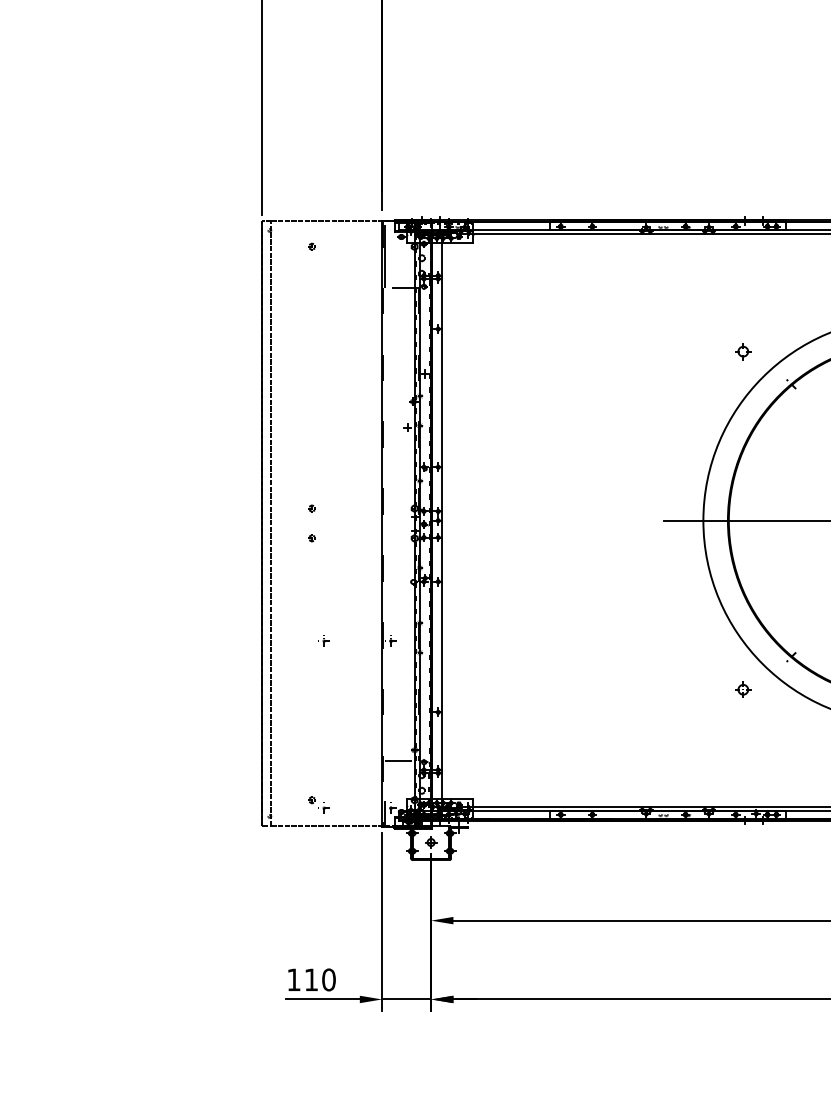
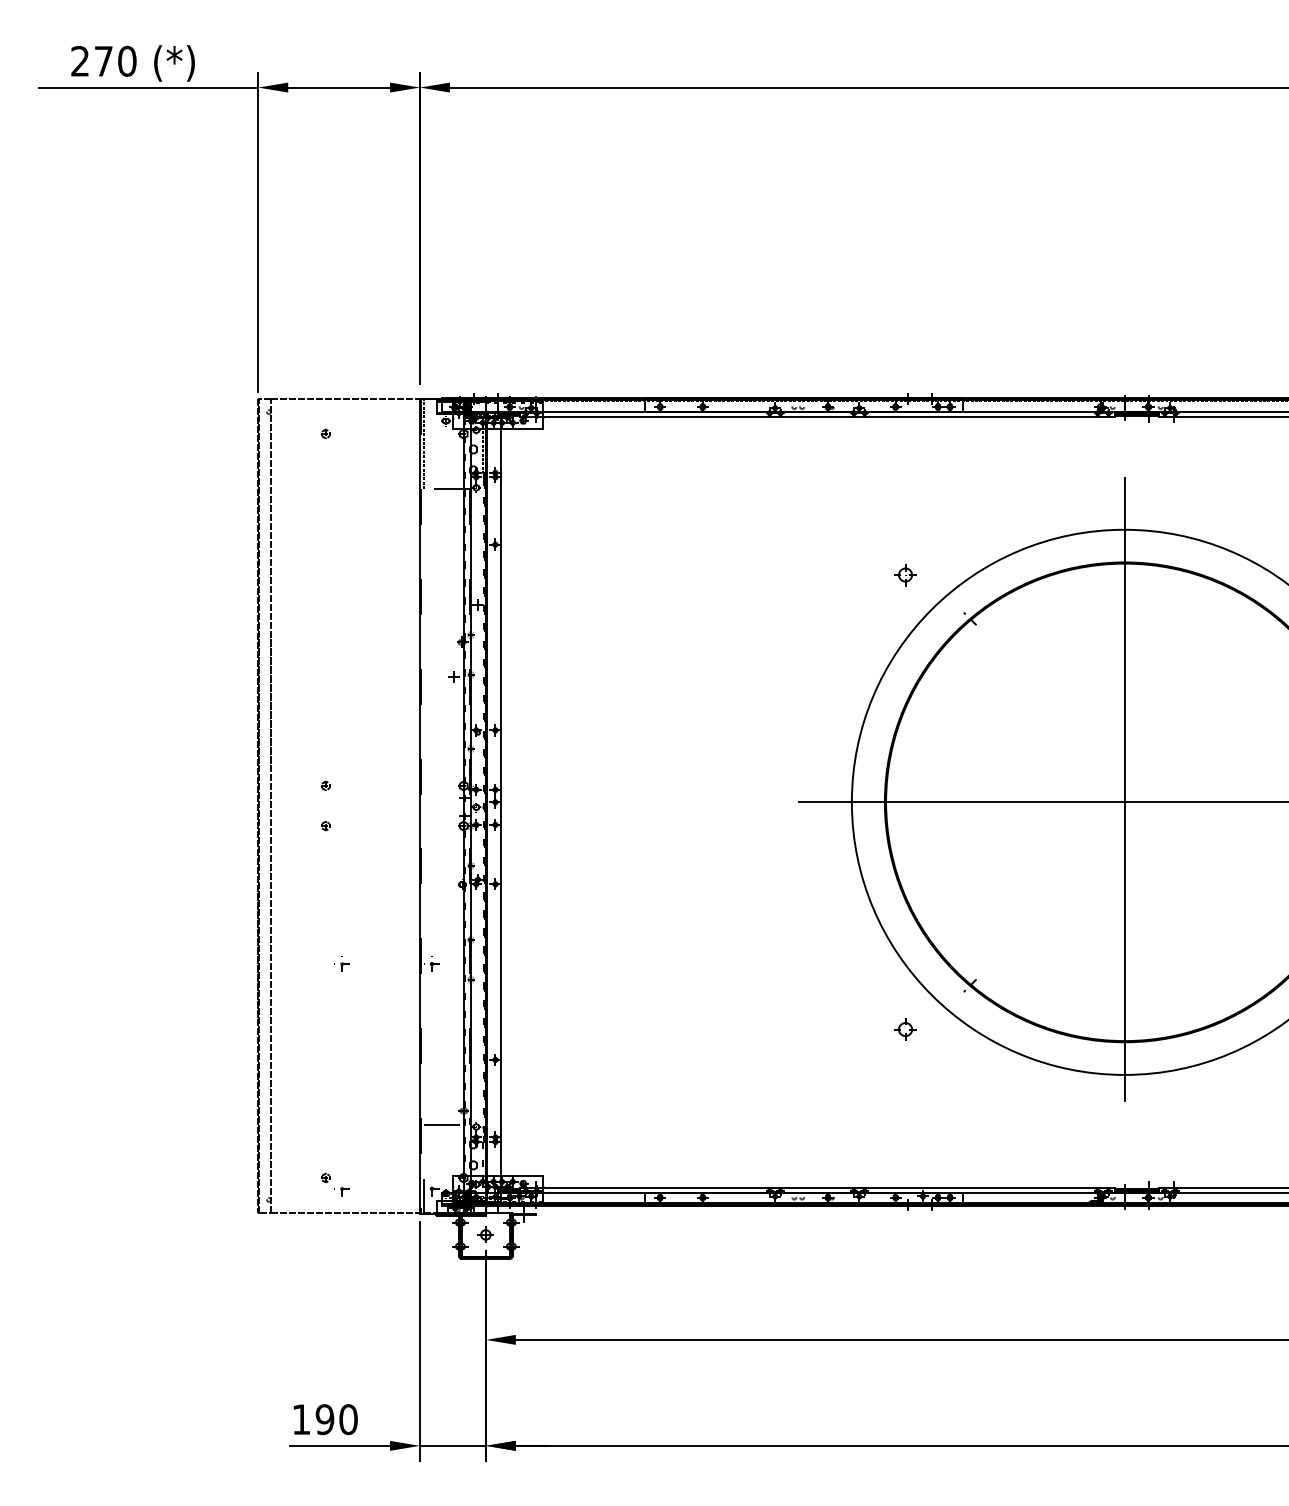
text: (311, 979) -> (324, 1419), 110 -> 190

